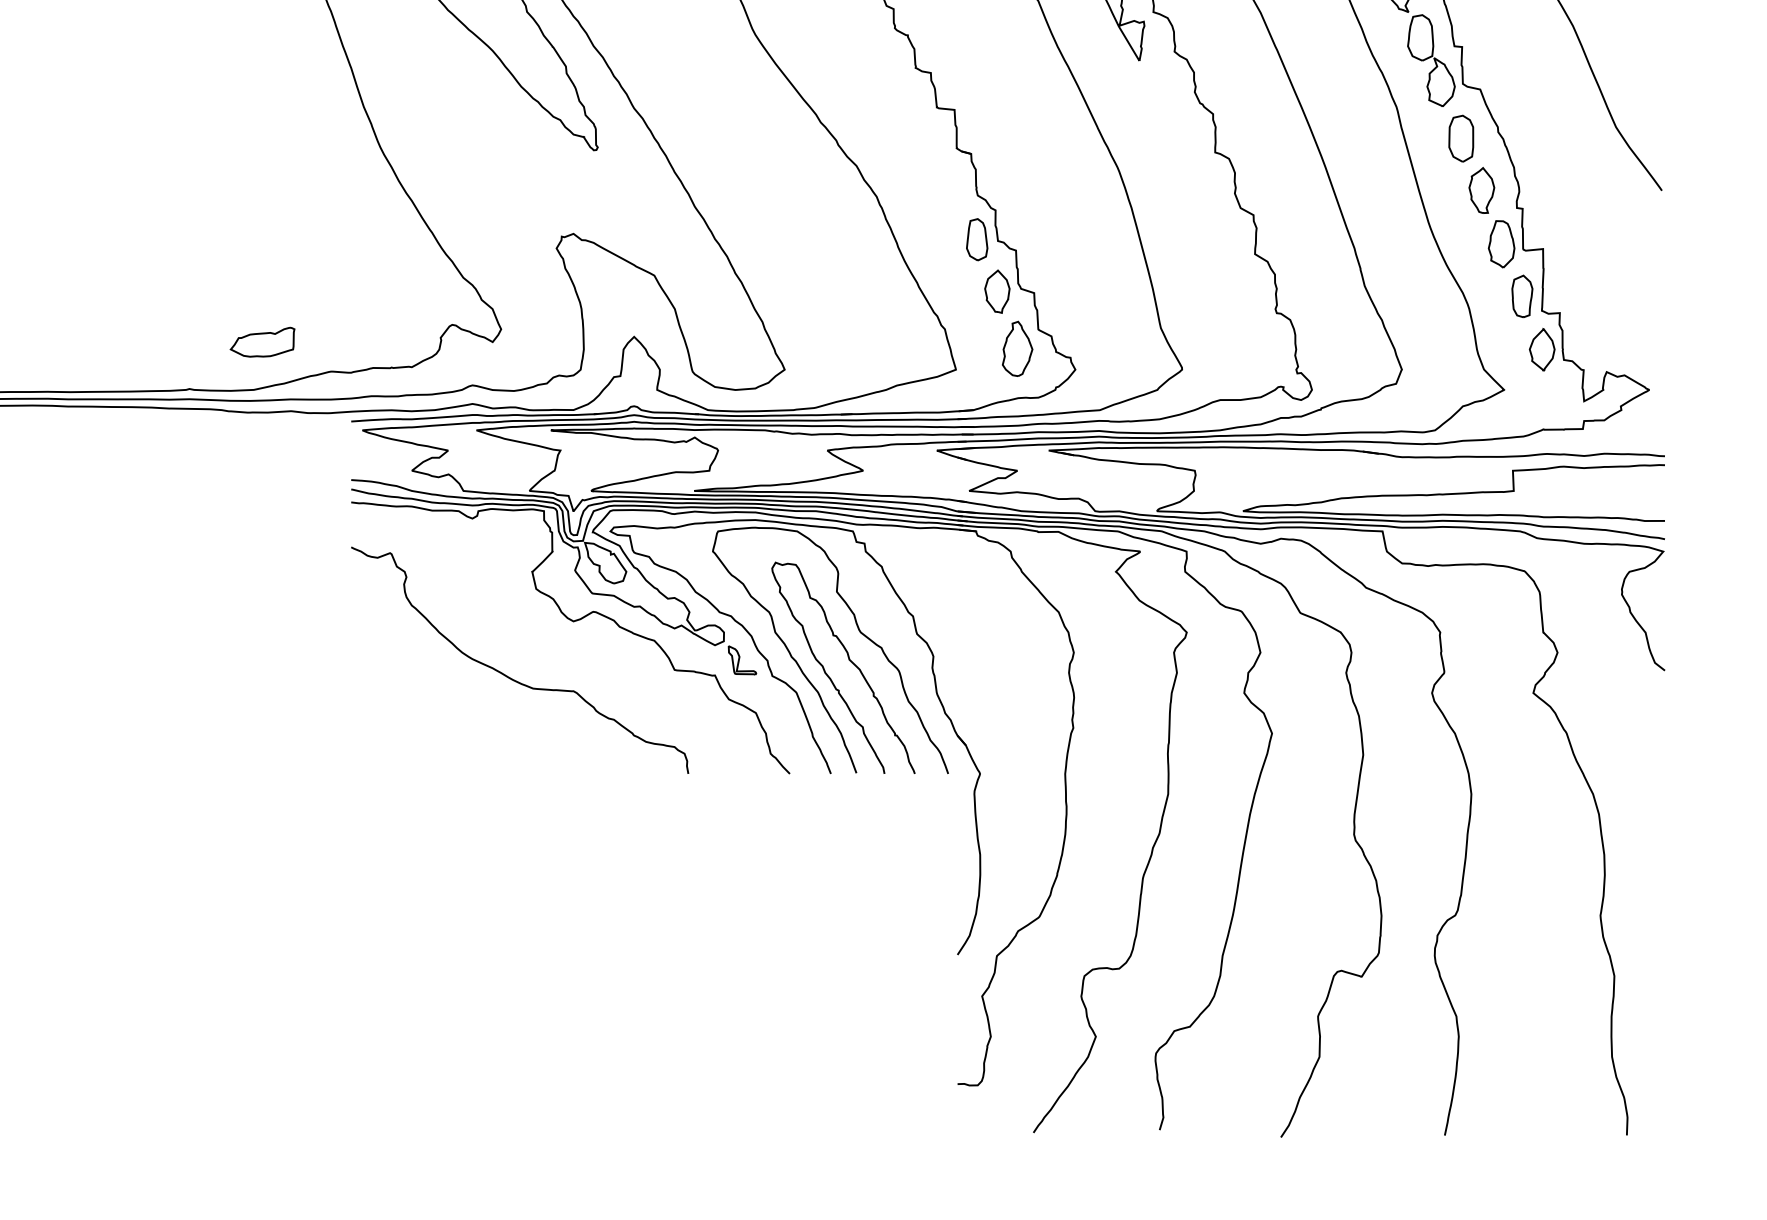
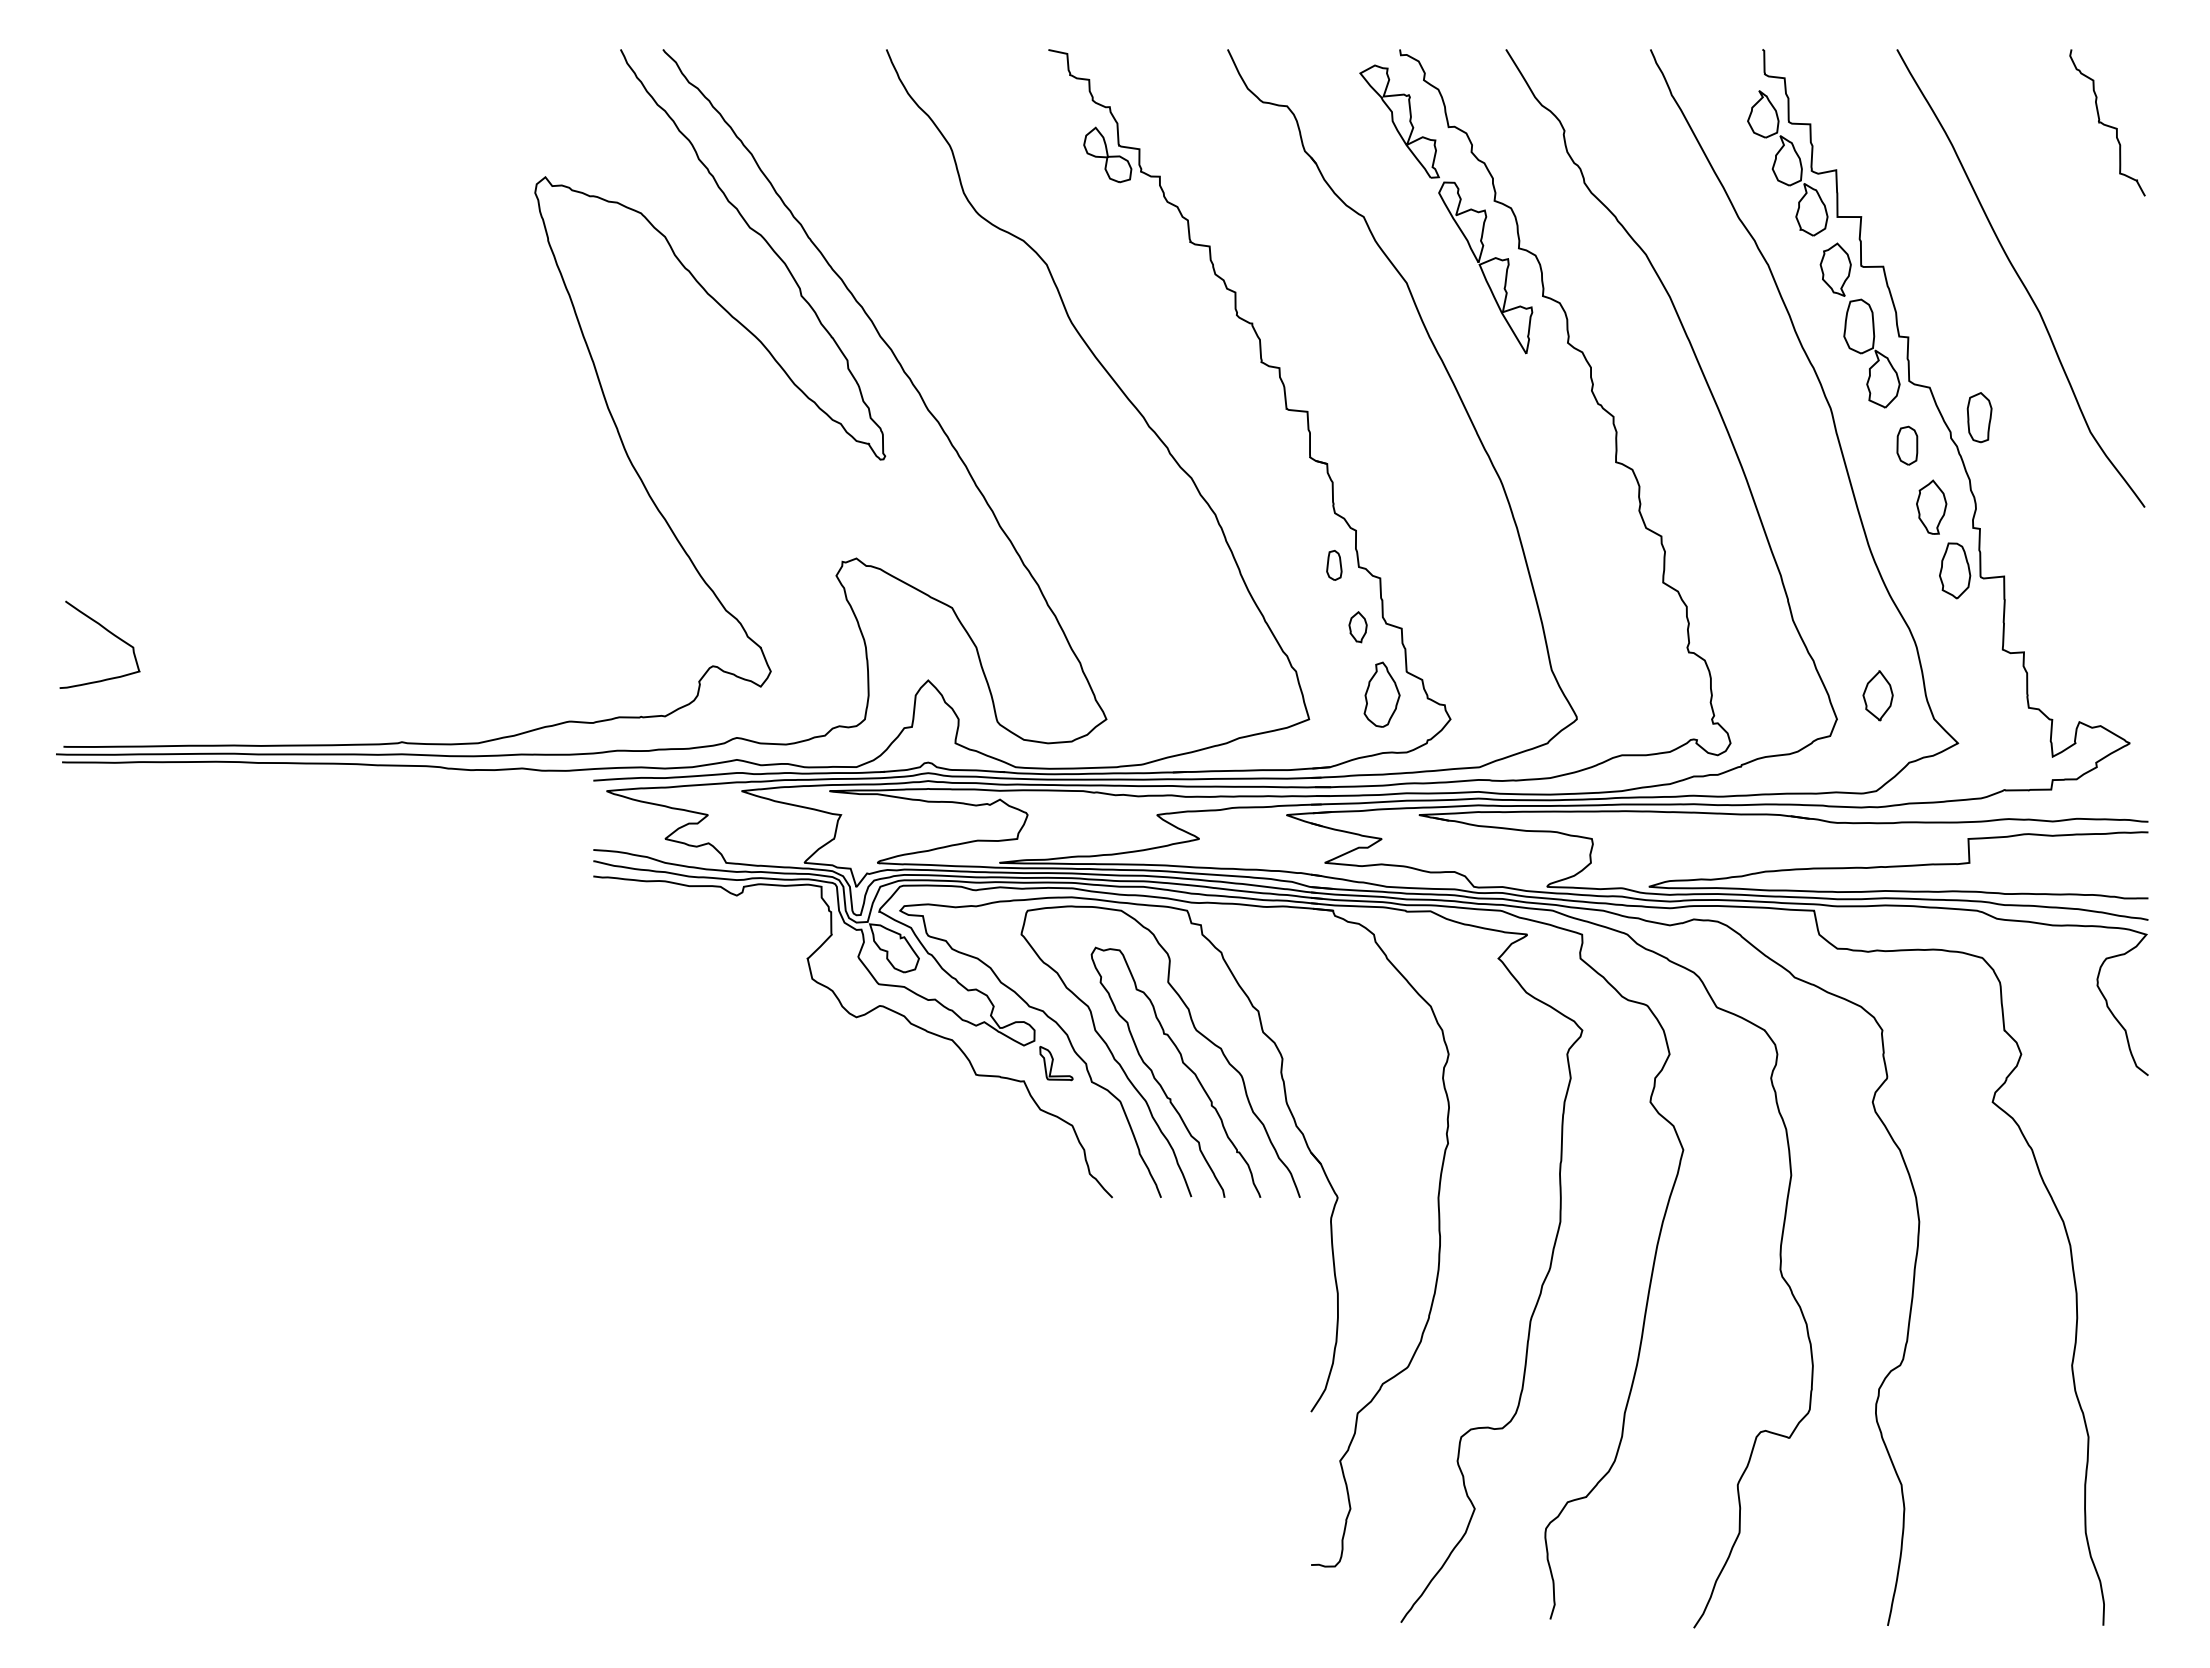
part: (1461, 138) -> (1907, 445), size x0.7
part: (977, 239) -> (1334, 565), size x0.6
part: (996, 292) -> (1357, 627), size x0.6
part: (1522, 296) -> (1979, 417), moved
part: (262, 341) -> (488, 686), removed
part: (1541, 349) -> (1877, 695), moved
curve: (511, 678) -> (783, 1084), removed

